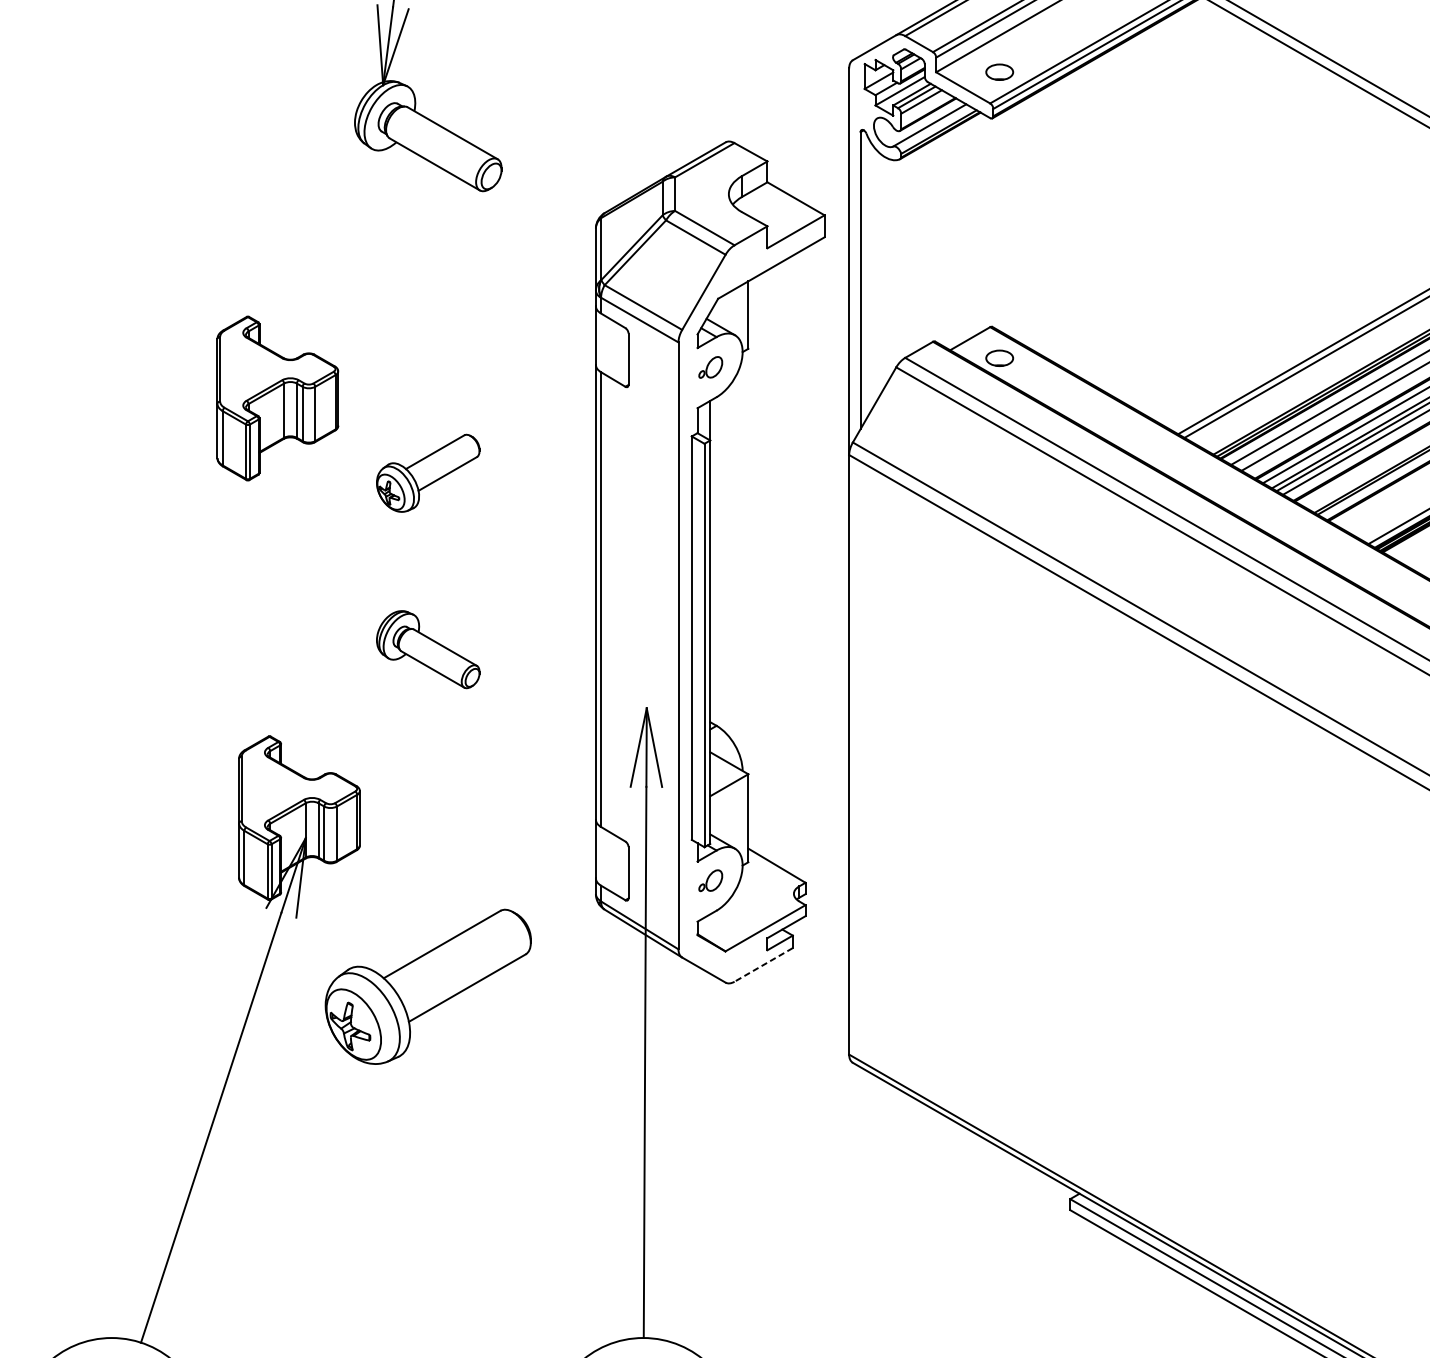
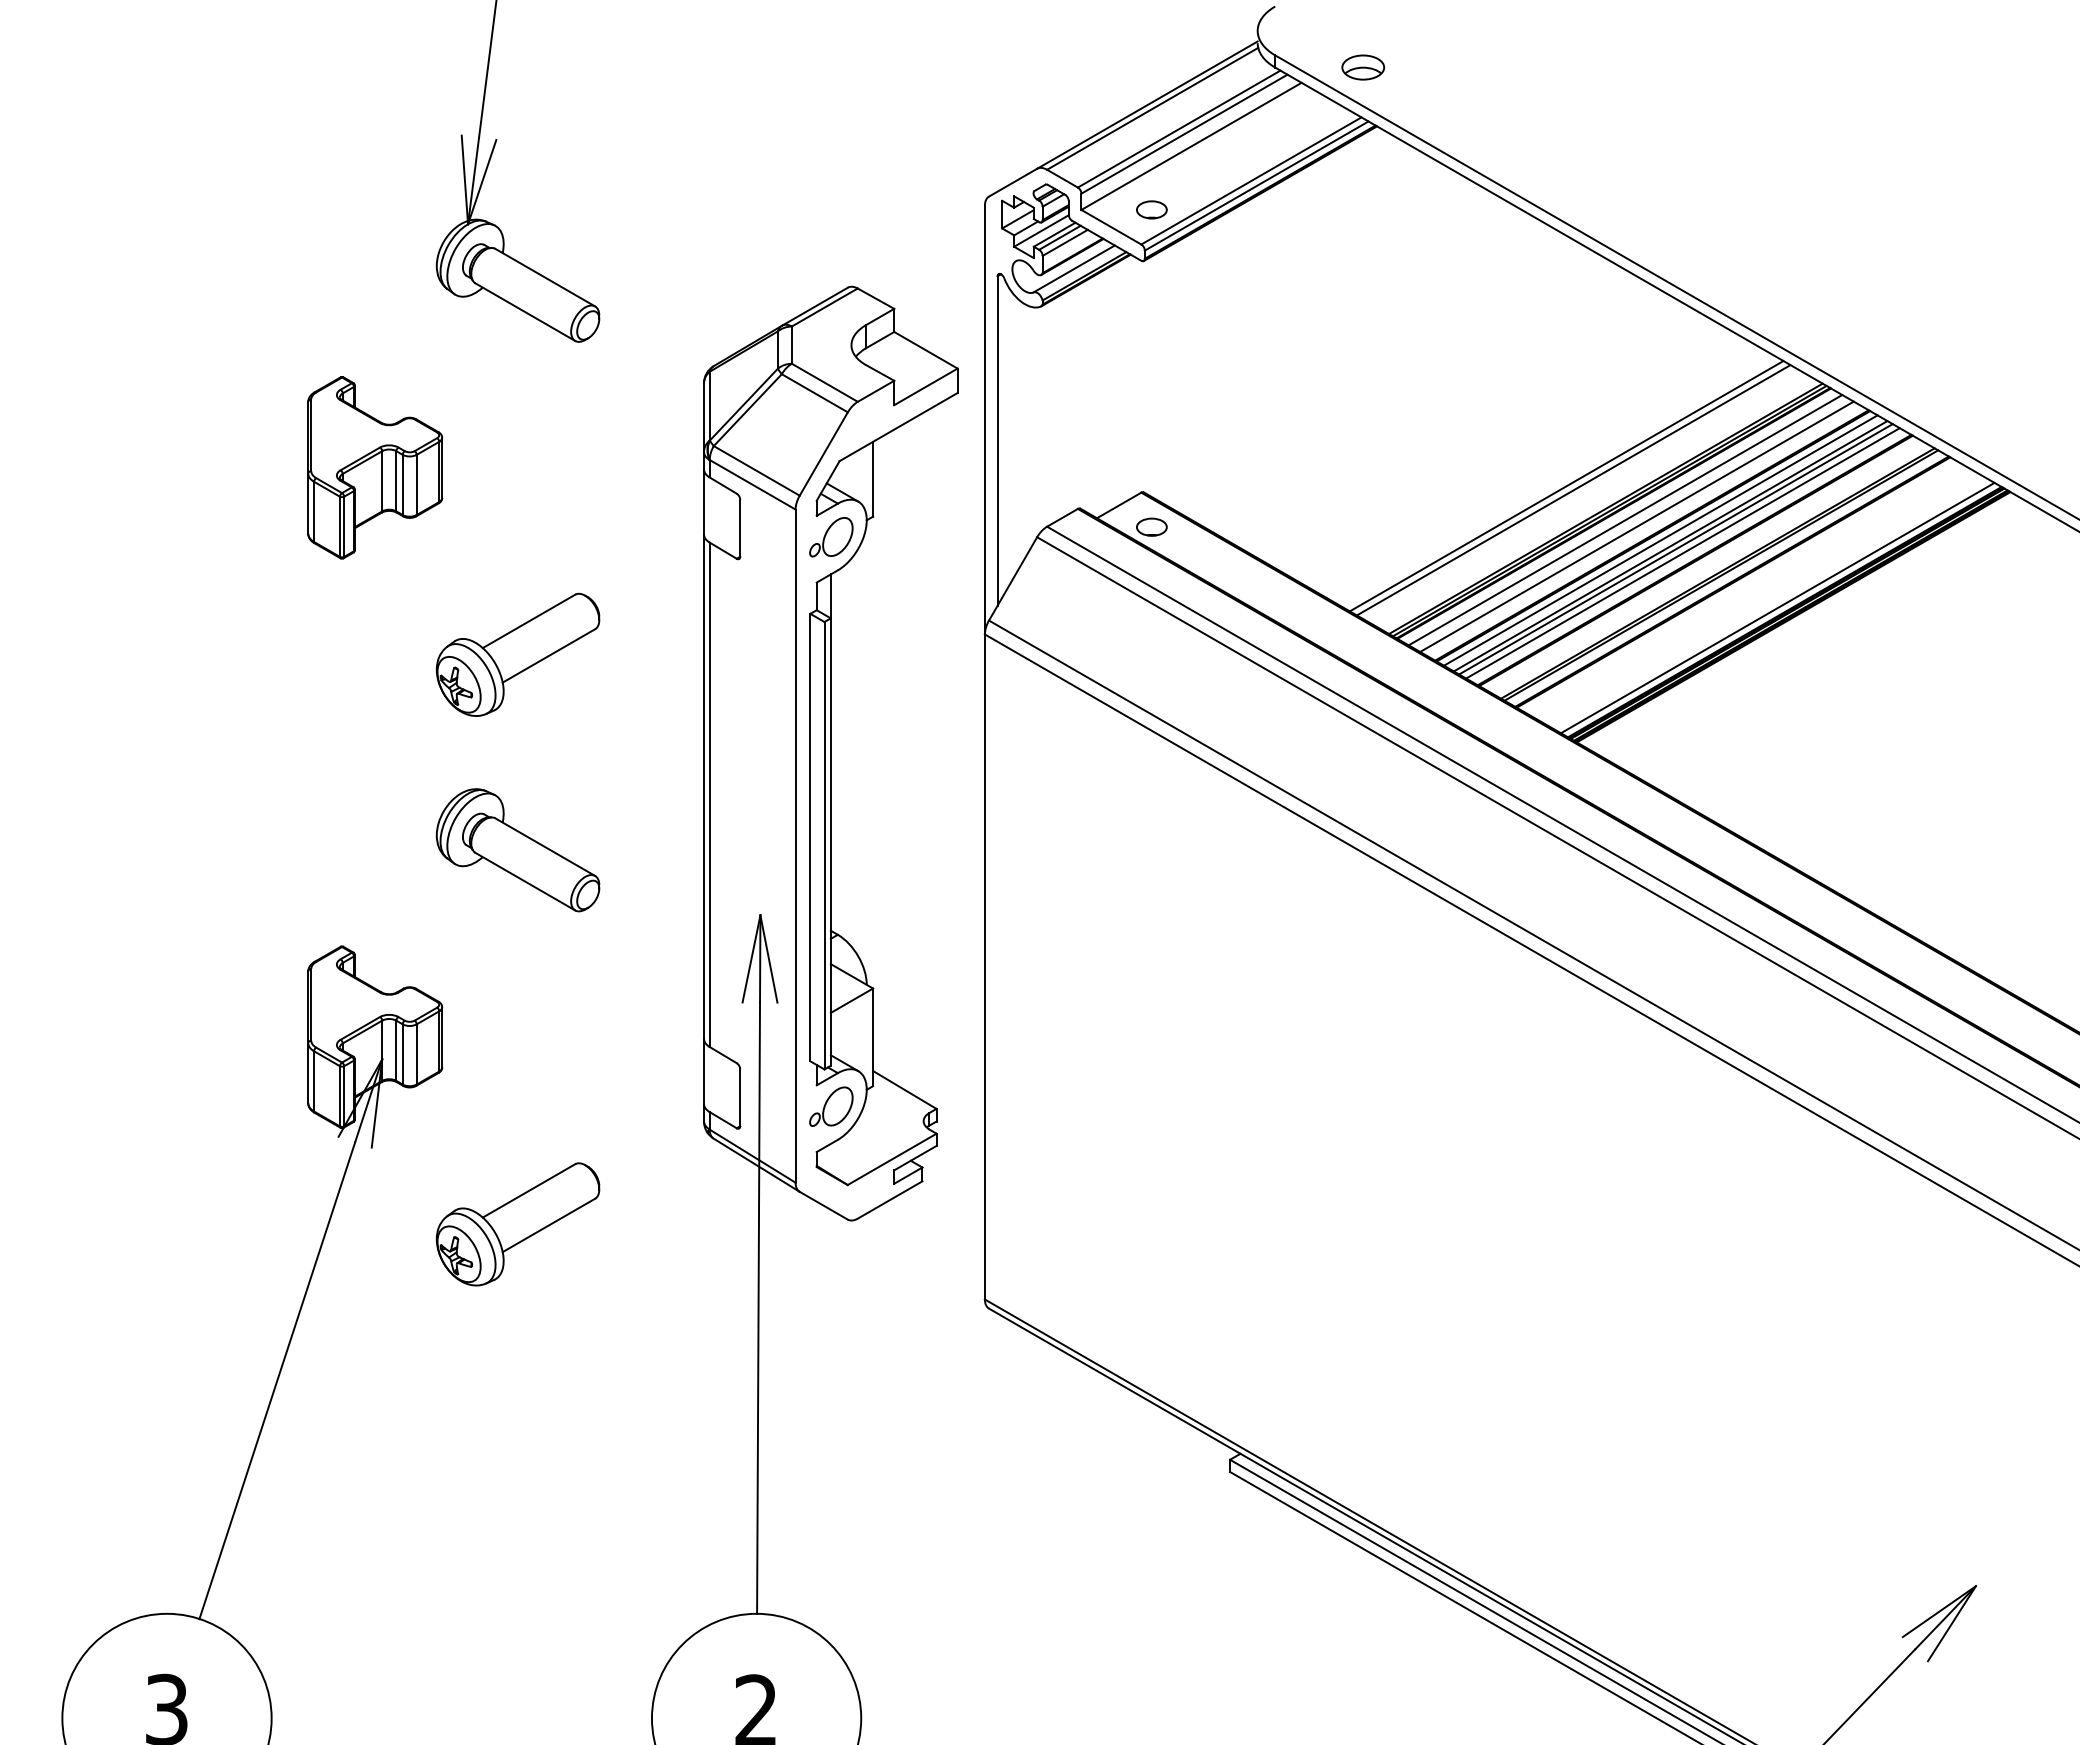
part: (710, 367) -> (831, 537), size x1.67
part: (278, 398) -> (375, 467), moved
part: (427, 473) -> (517, 654), size x1.43
part: (427, 649) -> (517, 850), size x1.43
part: (710, 880) -> (831, 1106), size x1.67
line: (763, 965) -> (889, 1200), dashed -> solid
part: (427, 987) -> (517, 1224), size x0.71

